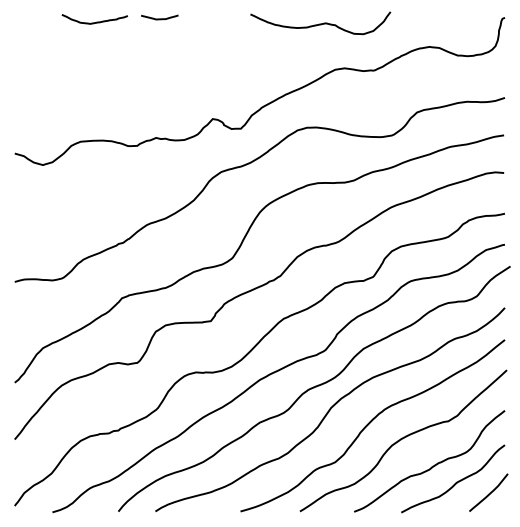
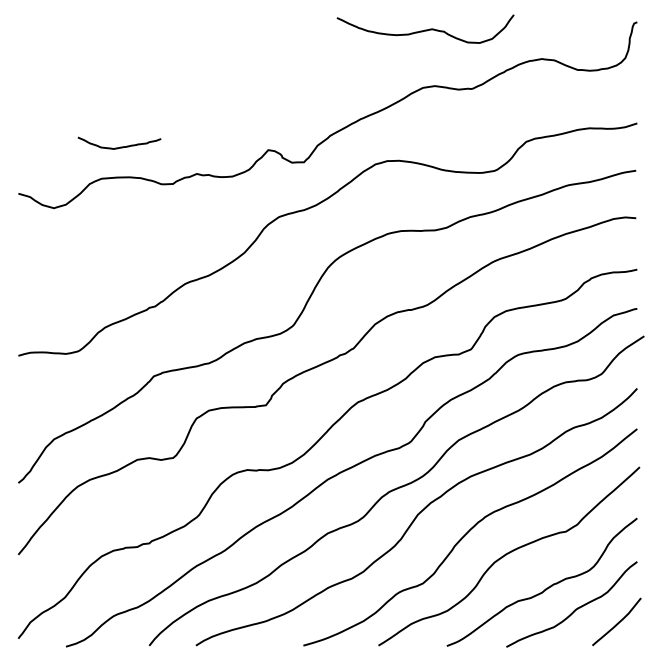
curve: (159, 18) -> (201, 23), removed
curve: (95, 21) -> (120, 146), moved
curve: (320, 23) -> (425, 29), moved

